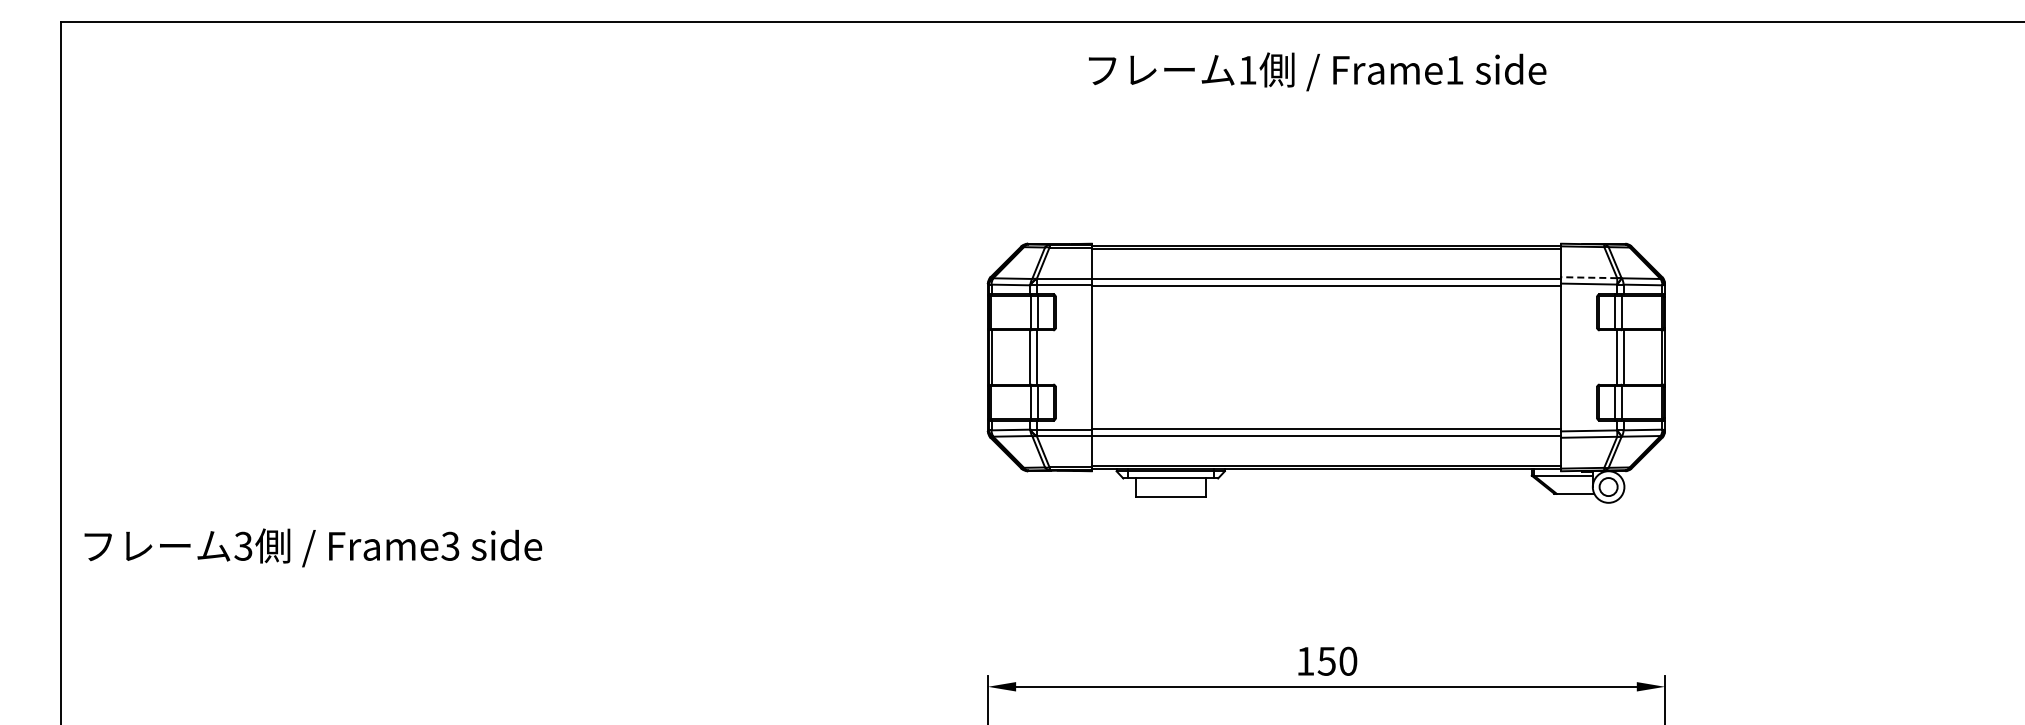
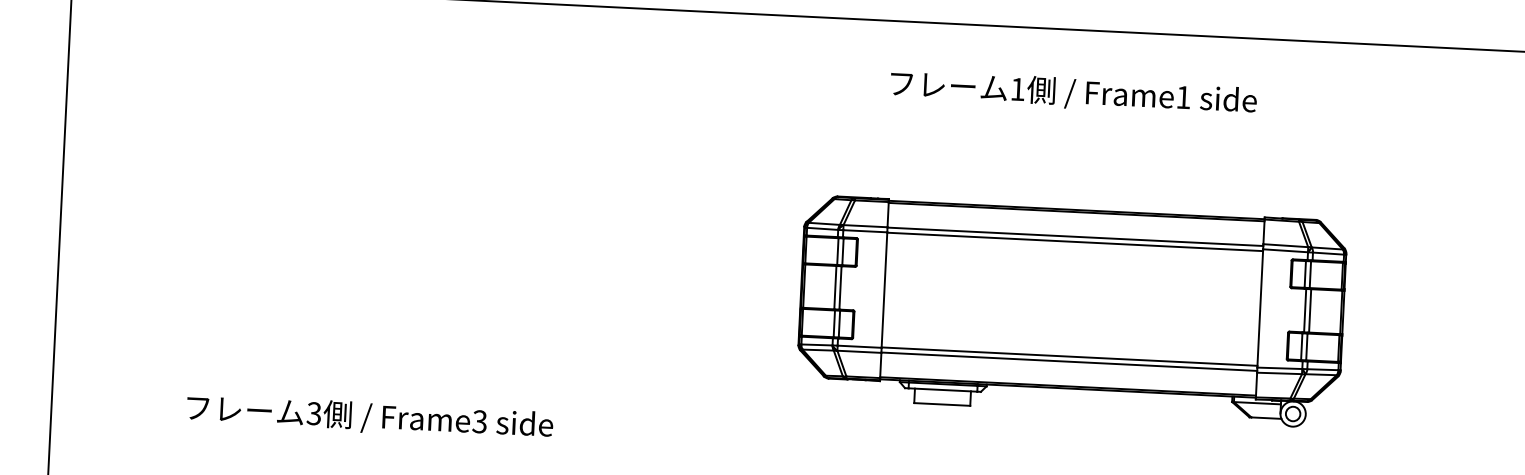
text: (1317, 71) -> (1073, 93), moved
line: (1588, 277) -> (1285, 245), dashed -> solid
text: (313, 547) -> (370, 417), moved

